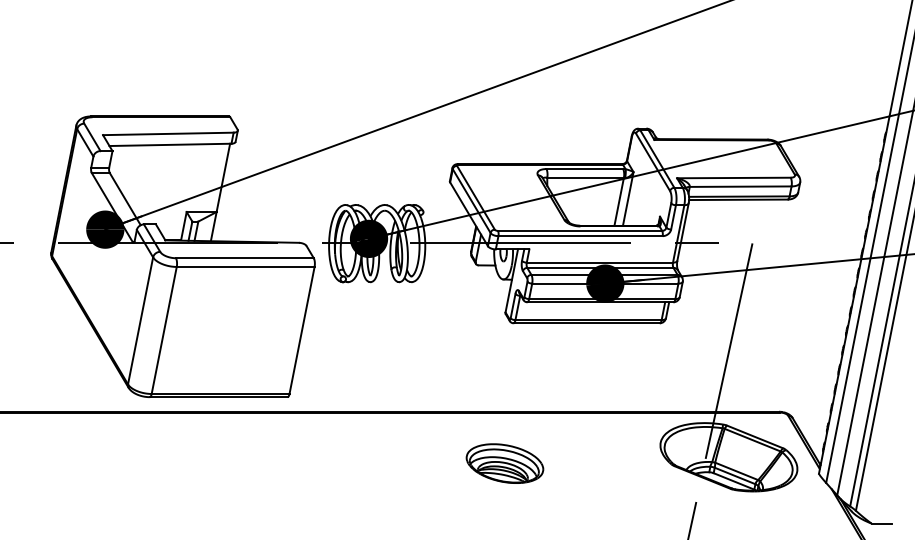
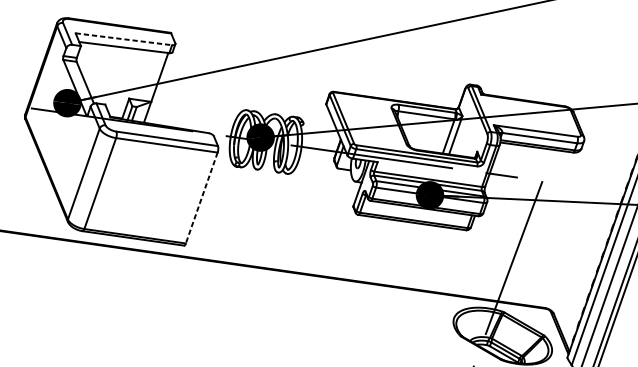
line: (168, 133) -> (124, 38), solid -> dashed
line: (302, 330) -> (202, 198), solid -> dashed
part: (504, 463) -> (336, 317), removed

